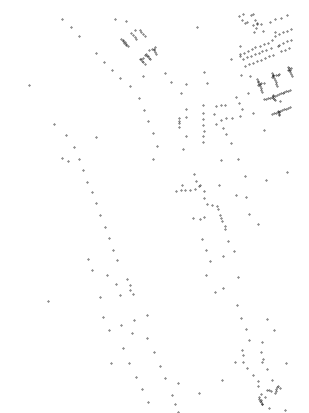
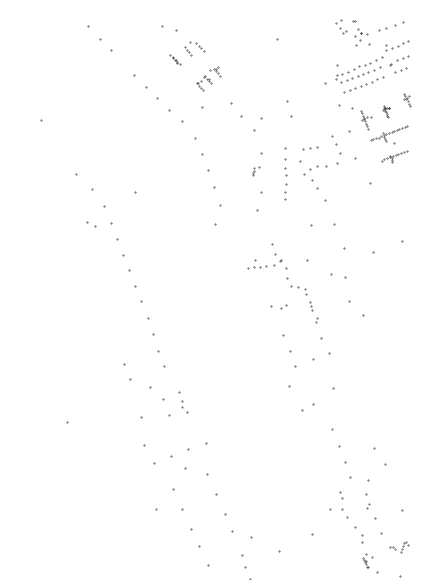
part: (275, 79) -> (386, 111), size x0.6
part: (182, 122) -> (256, 171), size x0.6
part: (273, 390) -> (399, 547), moved

